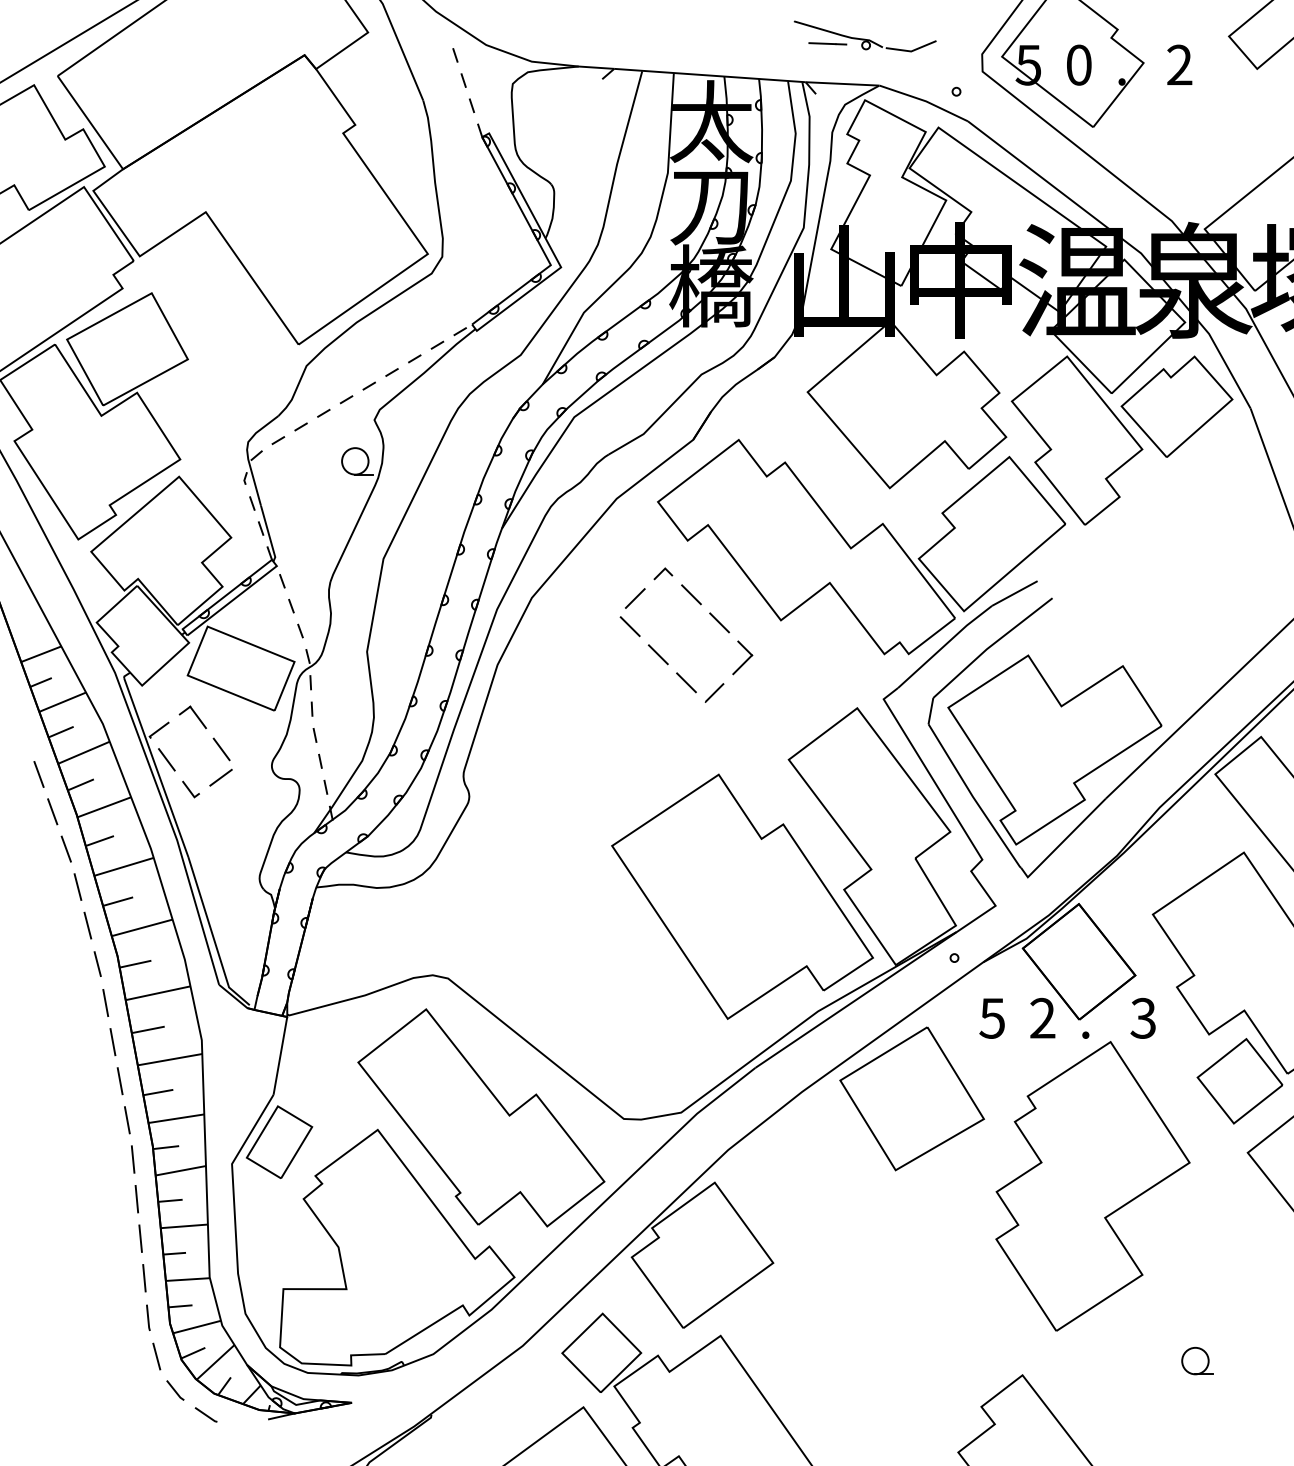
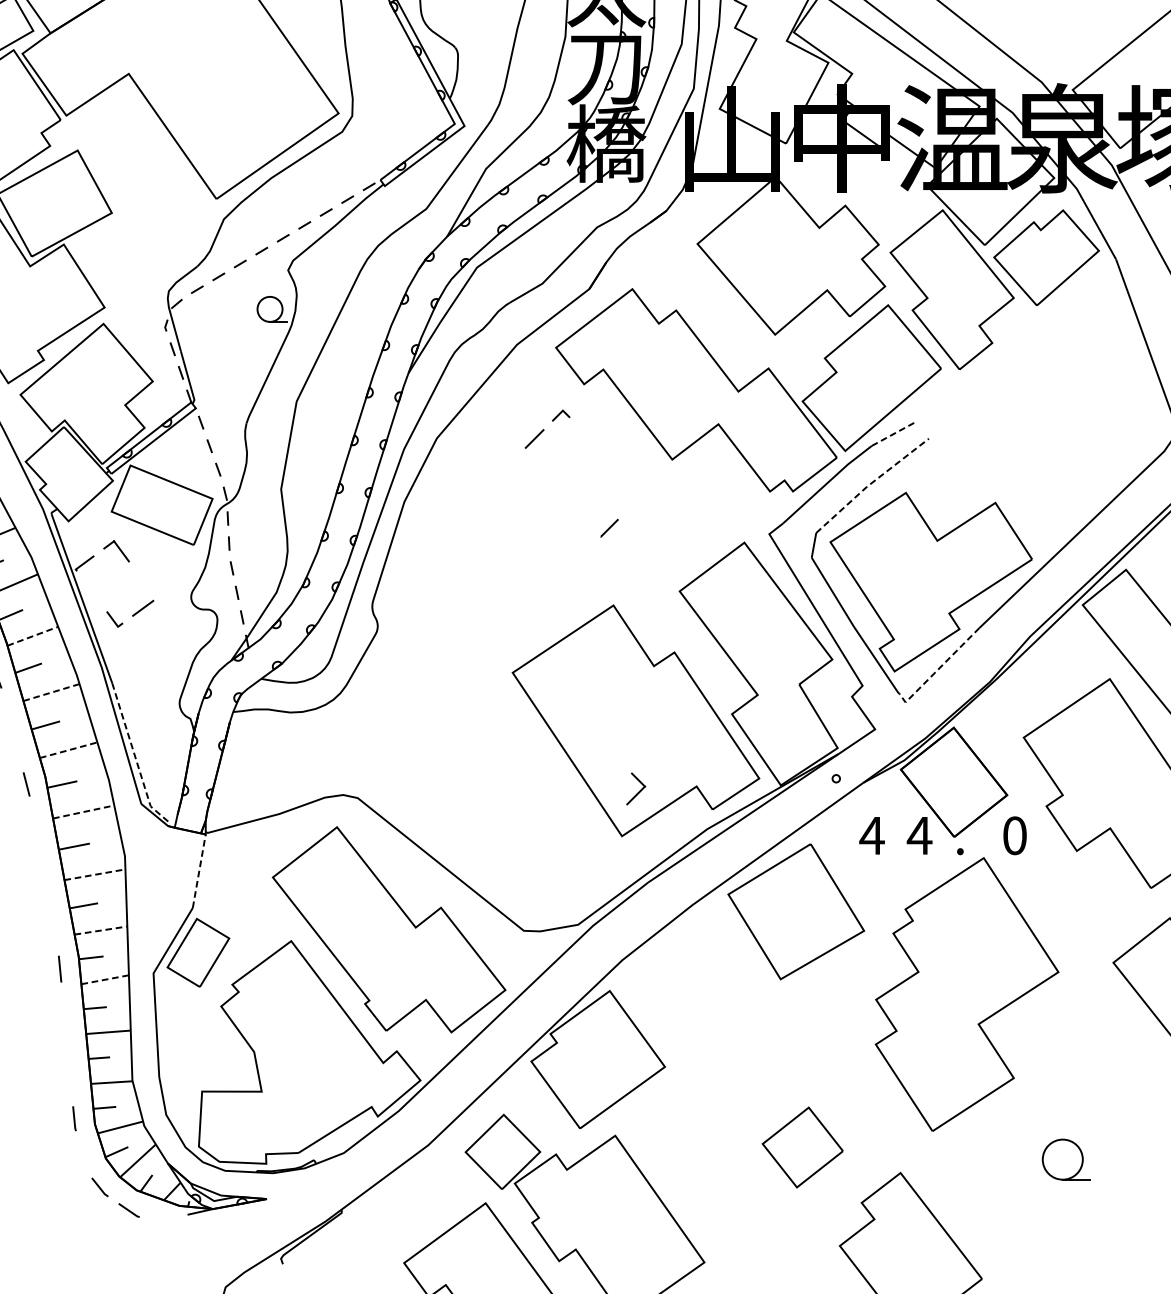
line: (1014, 593) -> (892, 434), solid -> dashed
line: (691, 594) -> (587, 435), removed
line: (719, 622) -> (614, 461), removed
line: (629, 626) -> (529, 465), removed
line: (990, 646) -> (870, 484), solid -> dashed
line: (657, 654) -> (555, 491), removed
part: (742, 657) -> (635, 788), moved
line: (686, 682) -> (583, 518), removed
line: (221, 749) -> (143, 581), removed
line: (166, 759) -> (91, 591), removed
line: (104, 807) -> (33, 636), solid -> dashed
line: (1062, 842) -> (938, 669), solid -> dashed
line: (124, 866) -> (51, 692), solid -> dashed
line: (77, 886) -> (7, 711), removed
line: (87, 925) -> (16, 747), removed
line: (142, 927) -> (68, 749), solid -> dashed
line: (213, 936) -> (136, 758), solid -> dashed
line: (158, 993) -> (84, 812), solid -> dashed
line: (105, 1002) -> (33, 820), removed
text: (1042, 1017) -> (919, 834), 2 -> 4
text: (991, 1018) -> (871, 835), 5 -> 4
text: (1143, 1018) -> (1014, 835), 3 -> 0
line: (112, 1042) -> (40, 858), removed
line: (280, 1055) -> (199, 870), solid -> dashed
line: (170, 1059) -> (95, 874), solid -> dashed
line: (119, 1081) -> (47, 895), removed
part: (1239, 1081) -> (802, 1147), moved
line: (176, 1118) -> (101, 930), solid -> dashed
line: (126, 1120) -> (53, 932), removed
line: (180, 1170) -> (104, 979), solid -> dashed
line: (136, 1198) -> (63, 1005), removed
line: (140, 1238) -> (67, 1043), removed
line: (144, 1278) -> (70, 1081), removed
line: (156, 1356) -> (82, 1155), removed
part: (1197, 1360) -> (1065, 1159), size x1.6

